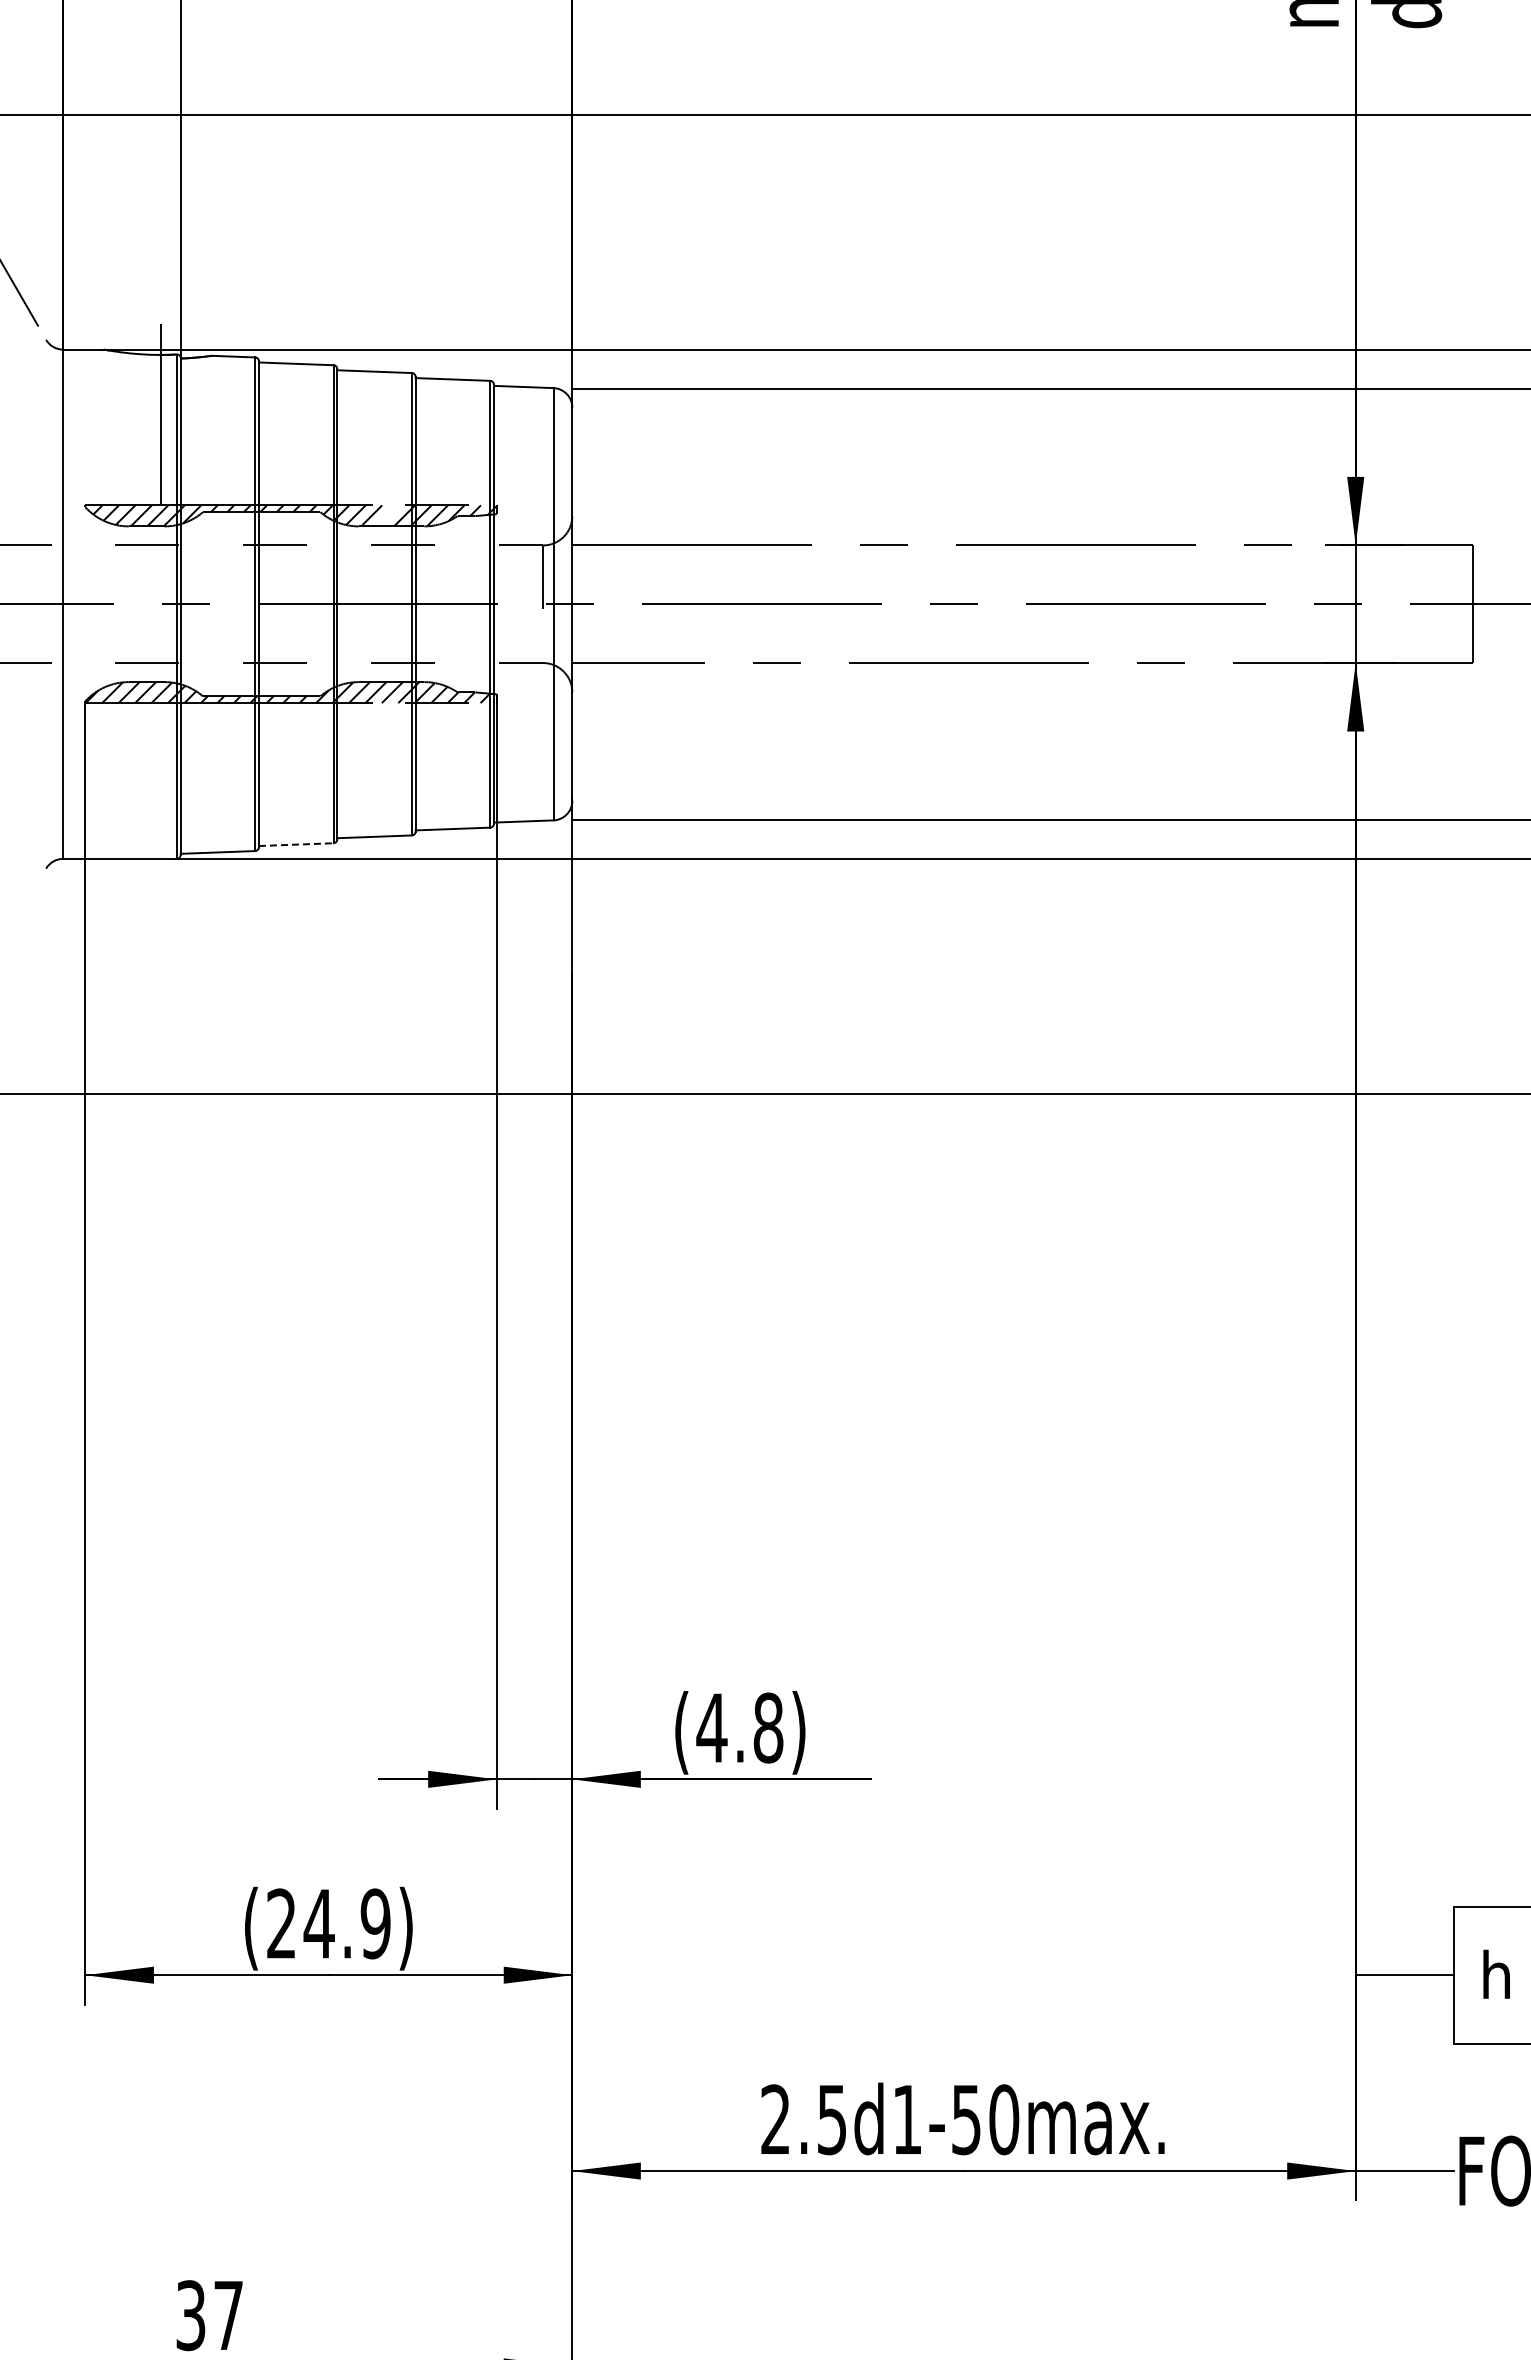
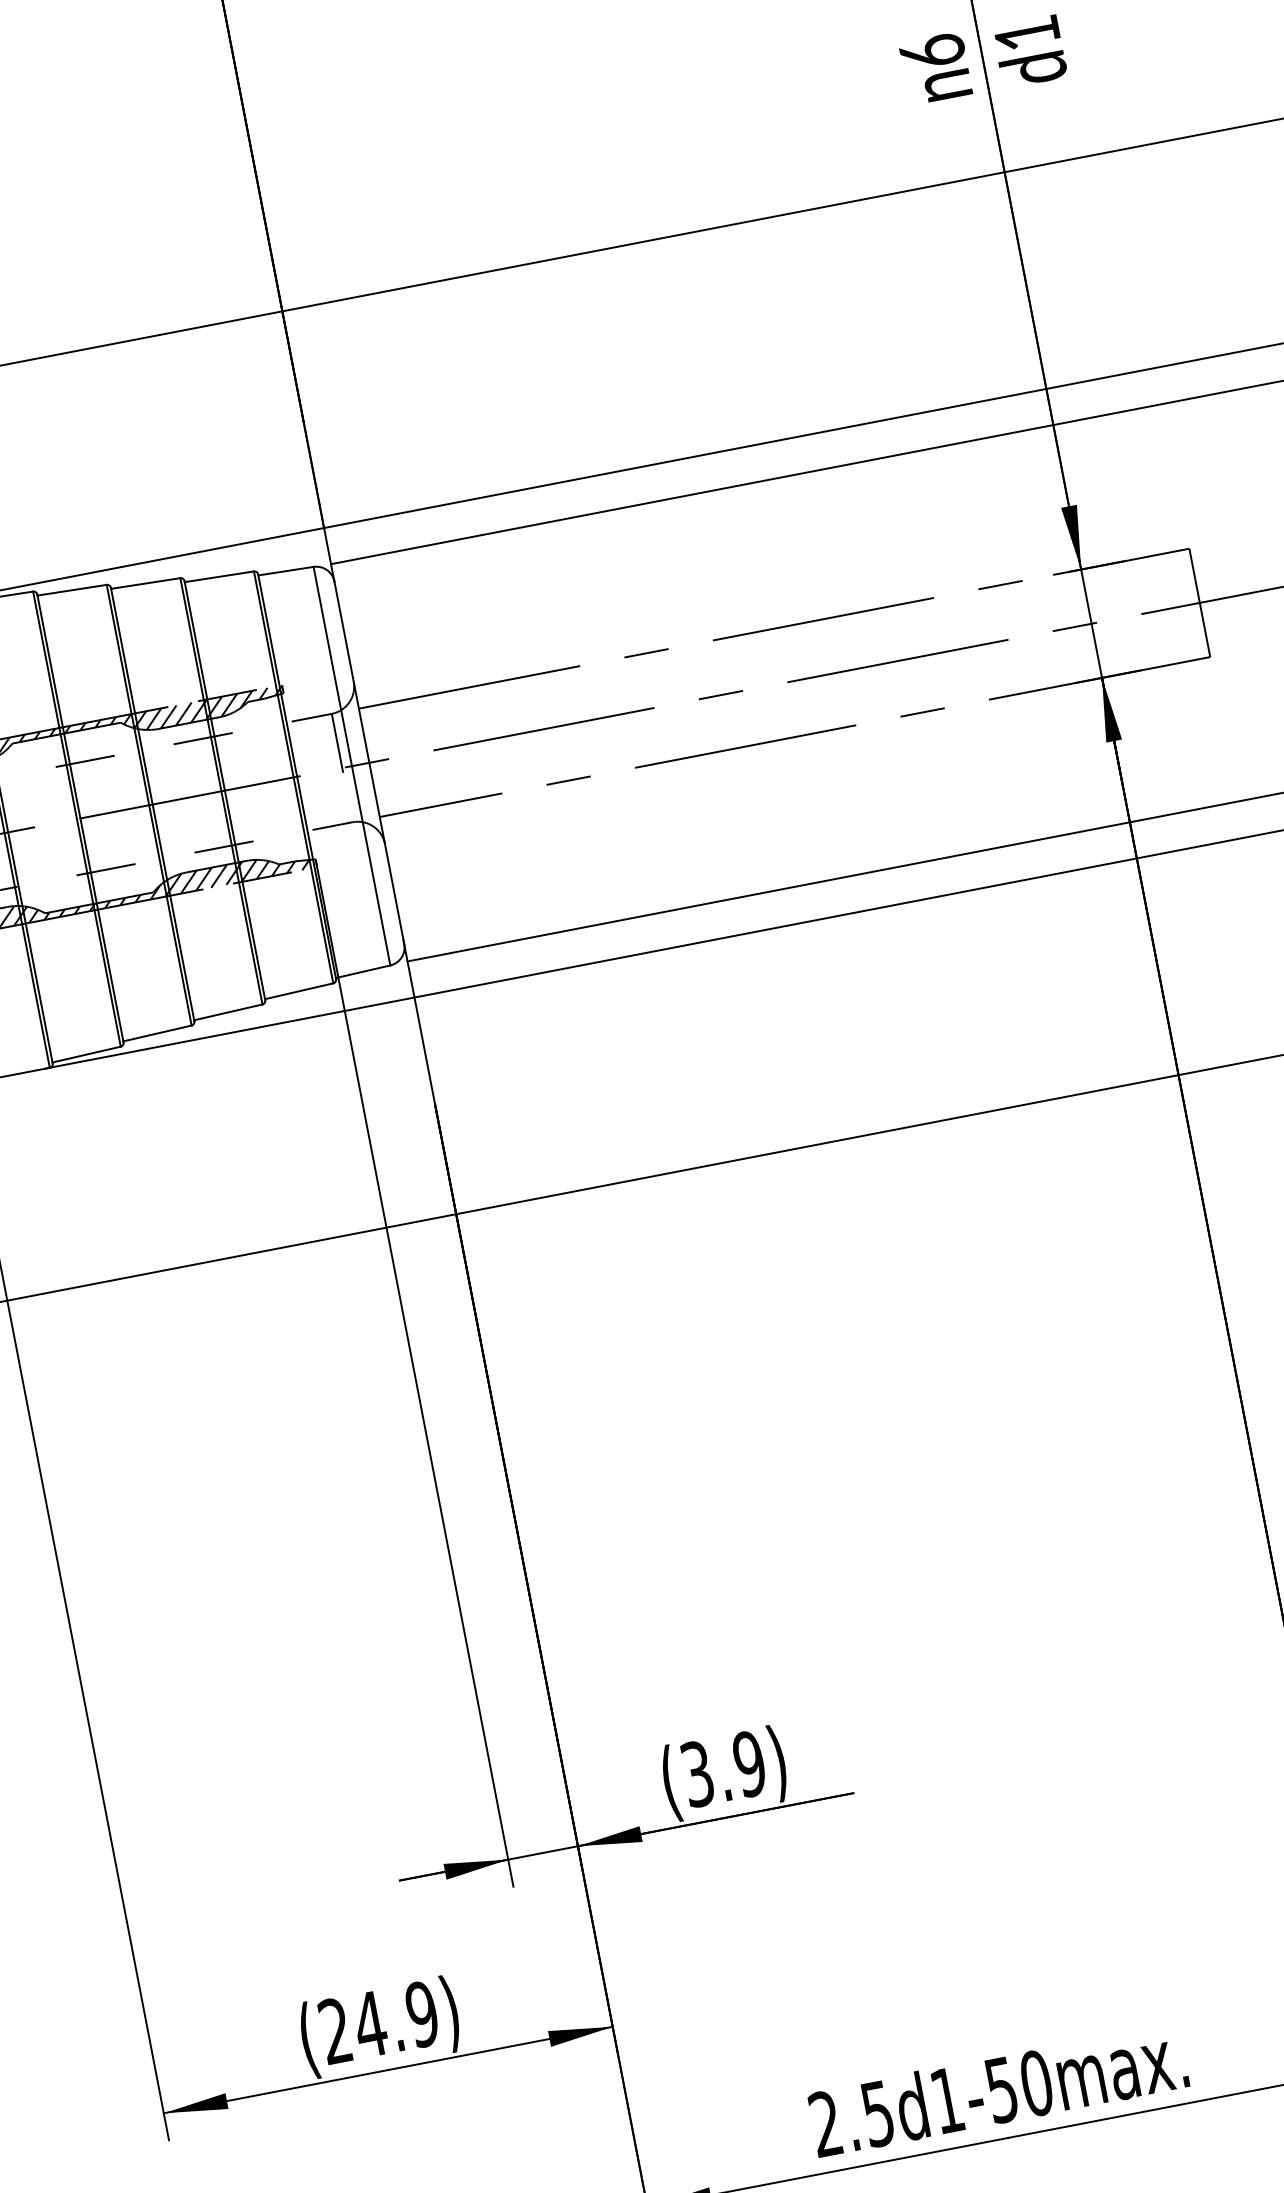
line: (387, 515) -> (183, 713), added
line: (296, 844) -> (157, 1033), dashed -> solid
text: (739, 1727) -> (722, 1768), (4.8) -> (3.9)

